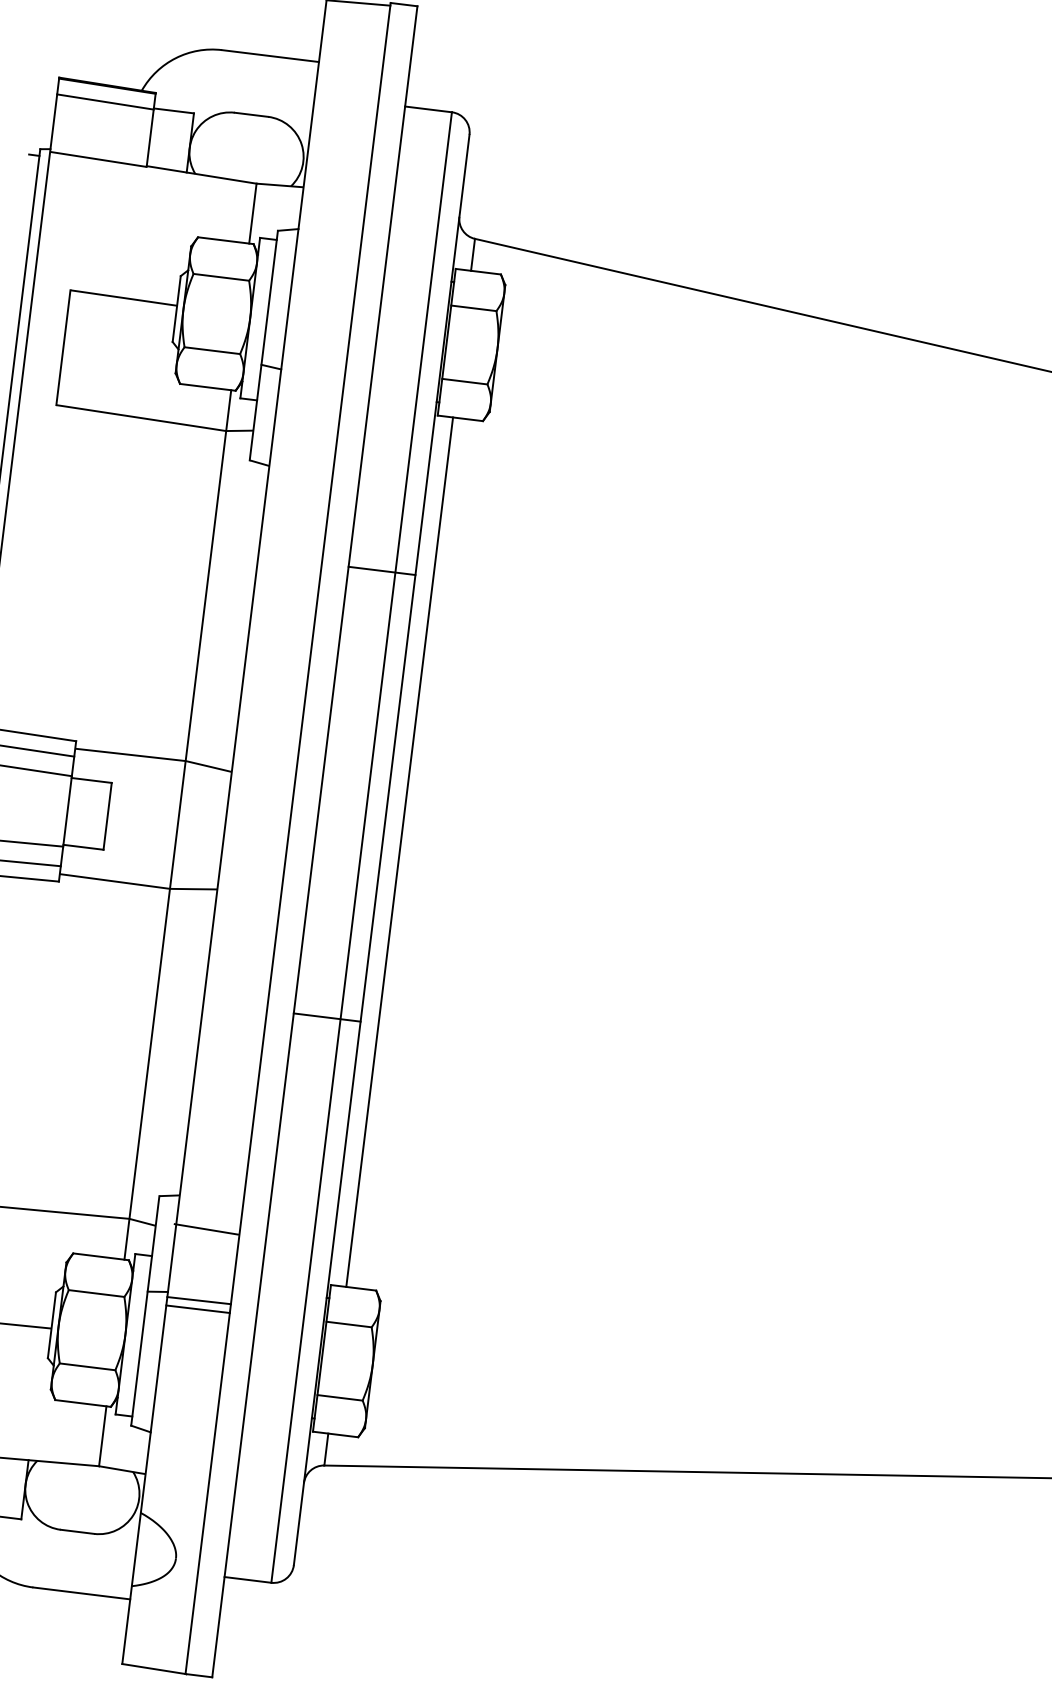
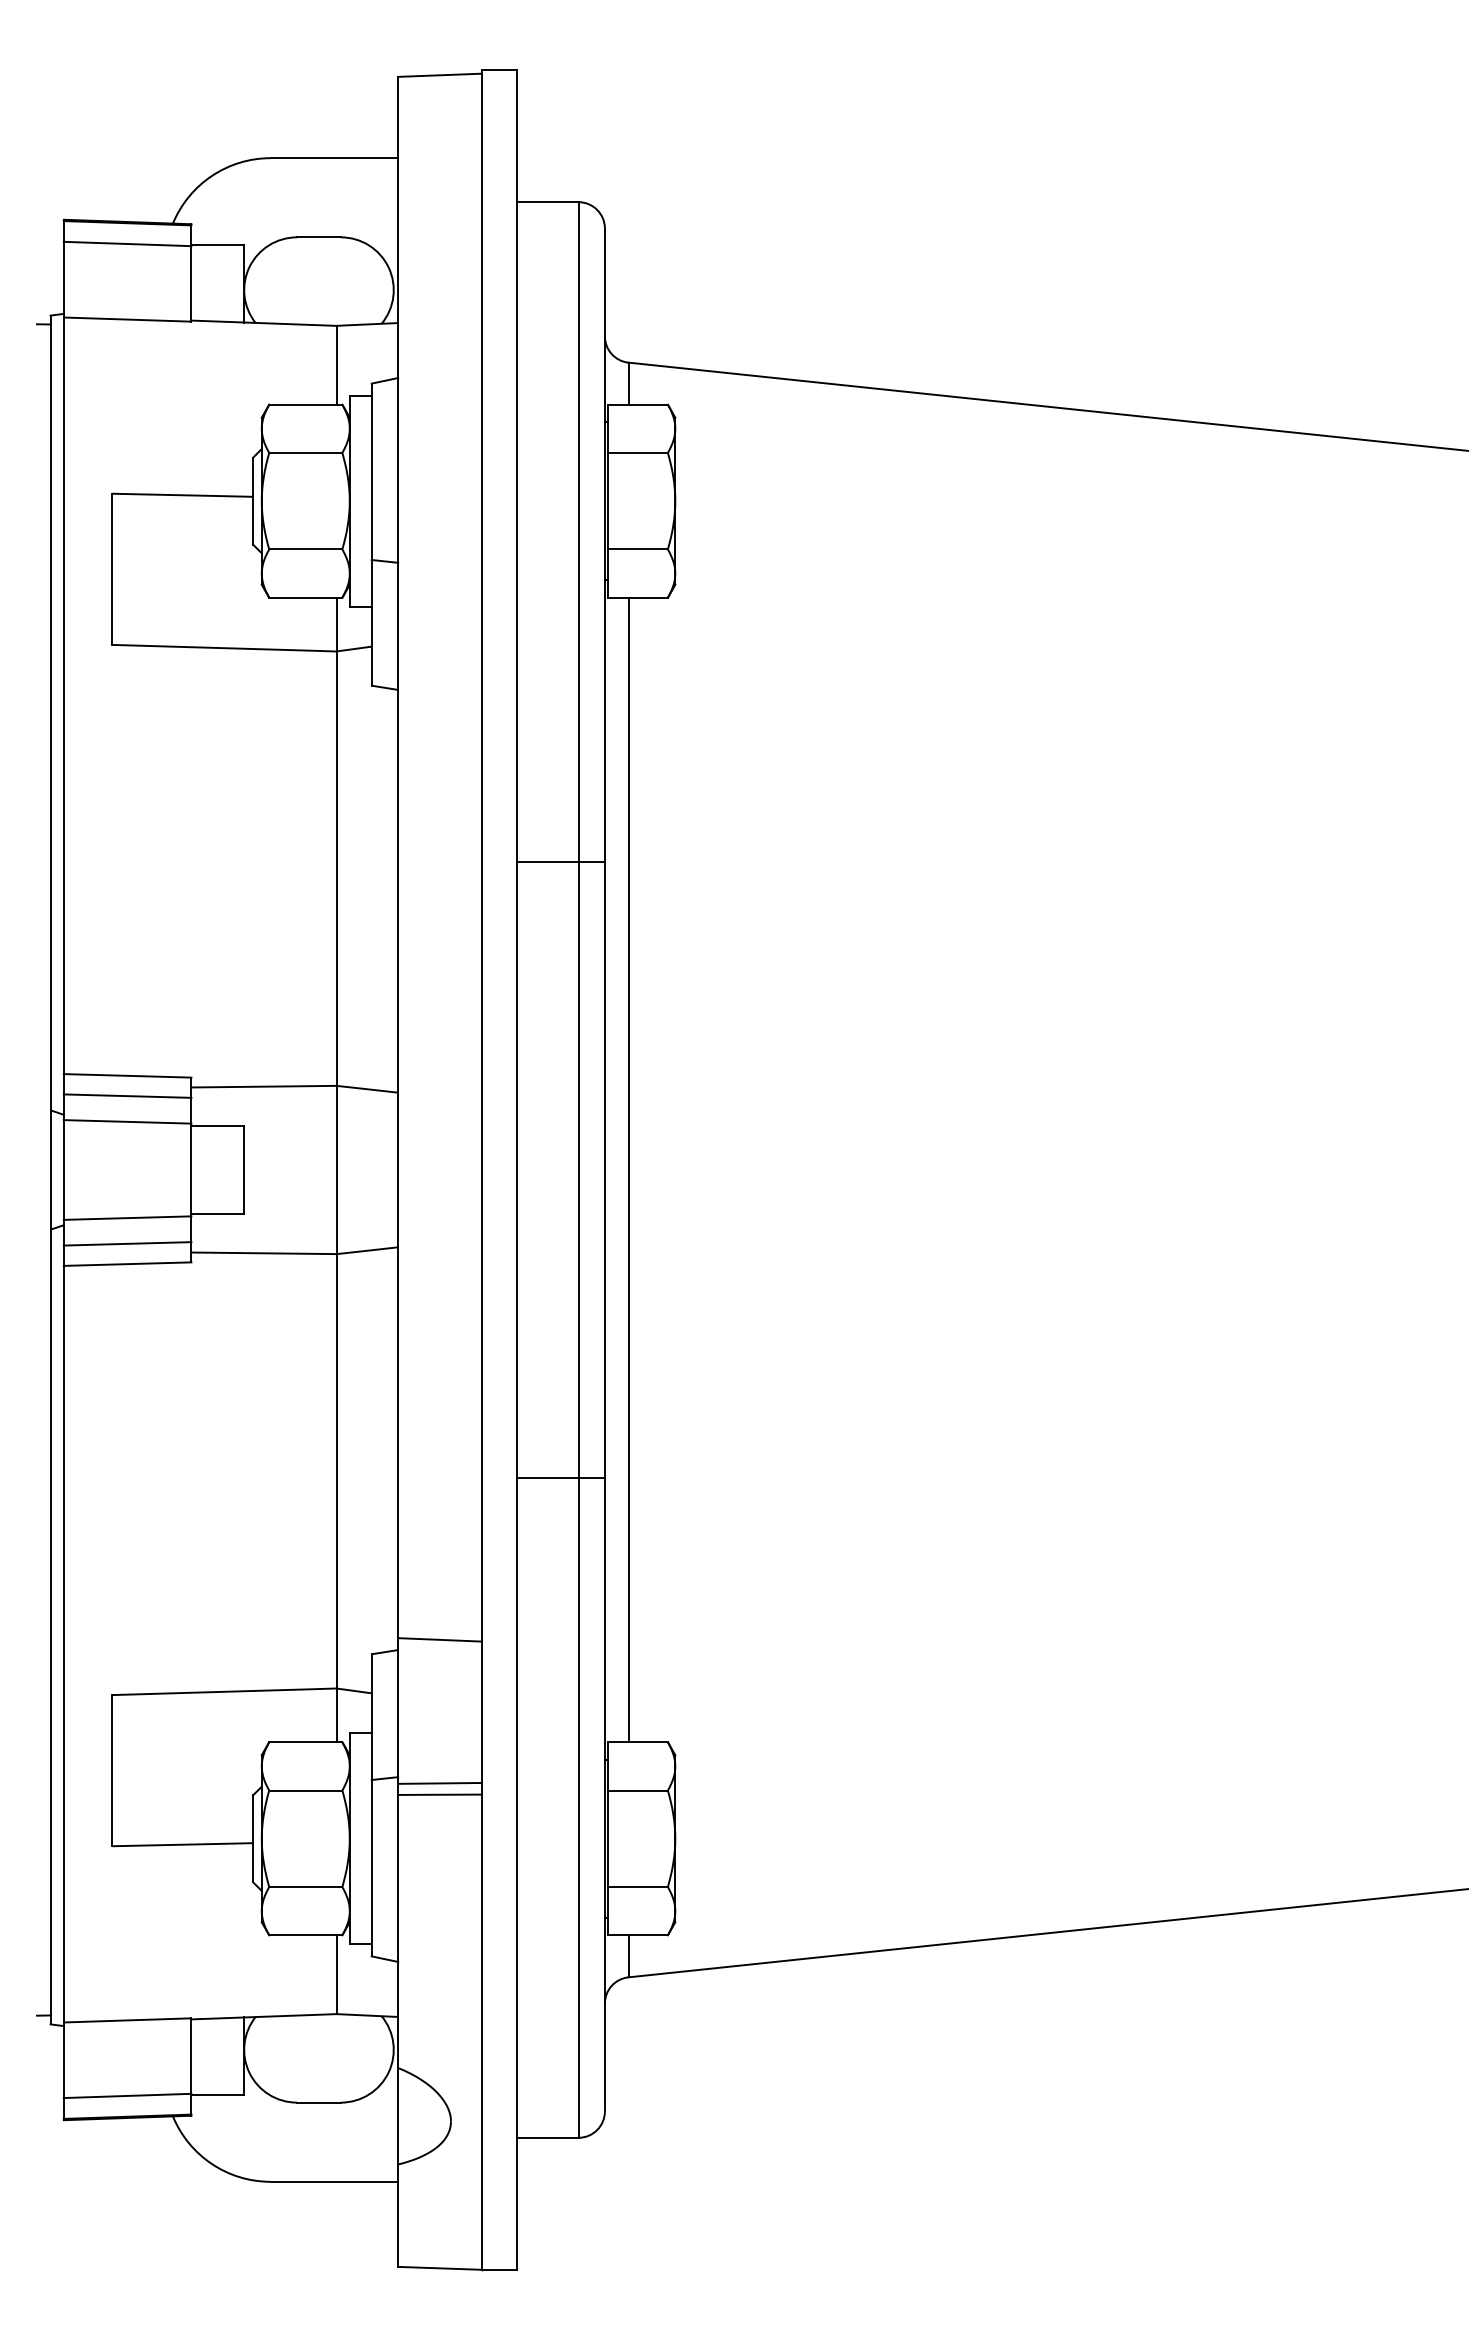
line: (381, 571) -> (560, 862), moved
line: (326, 1017) -> (560, 1477), moved
line: (206, 1229) -> (439, 1639), moved

